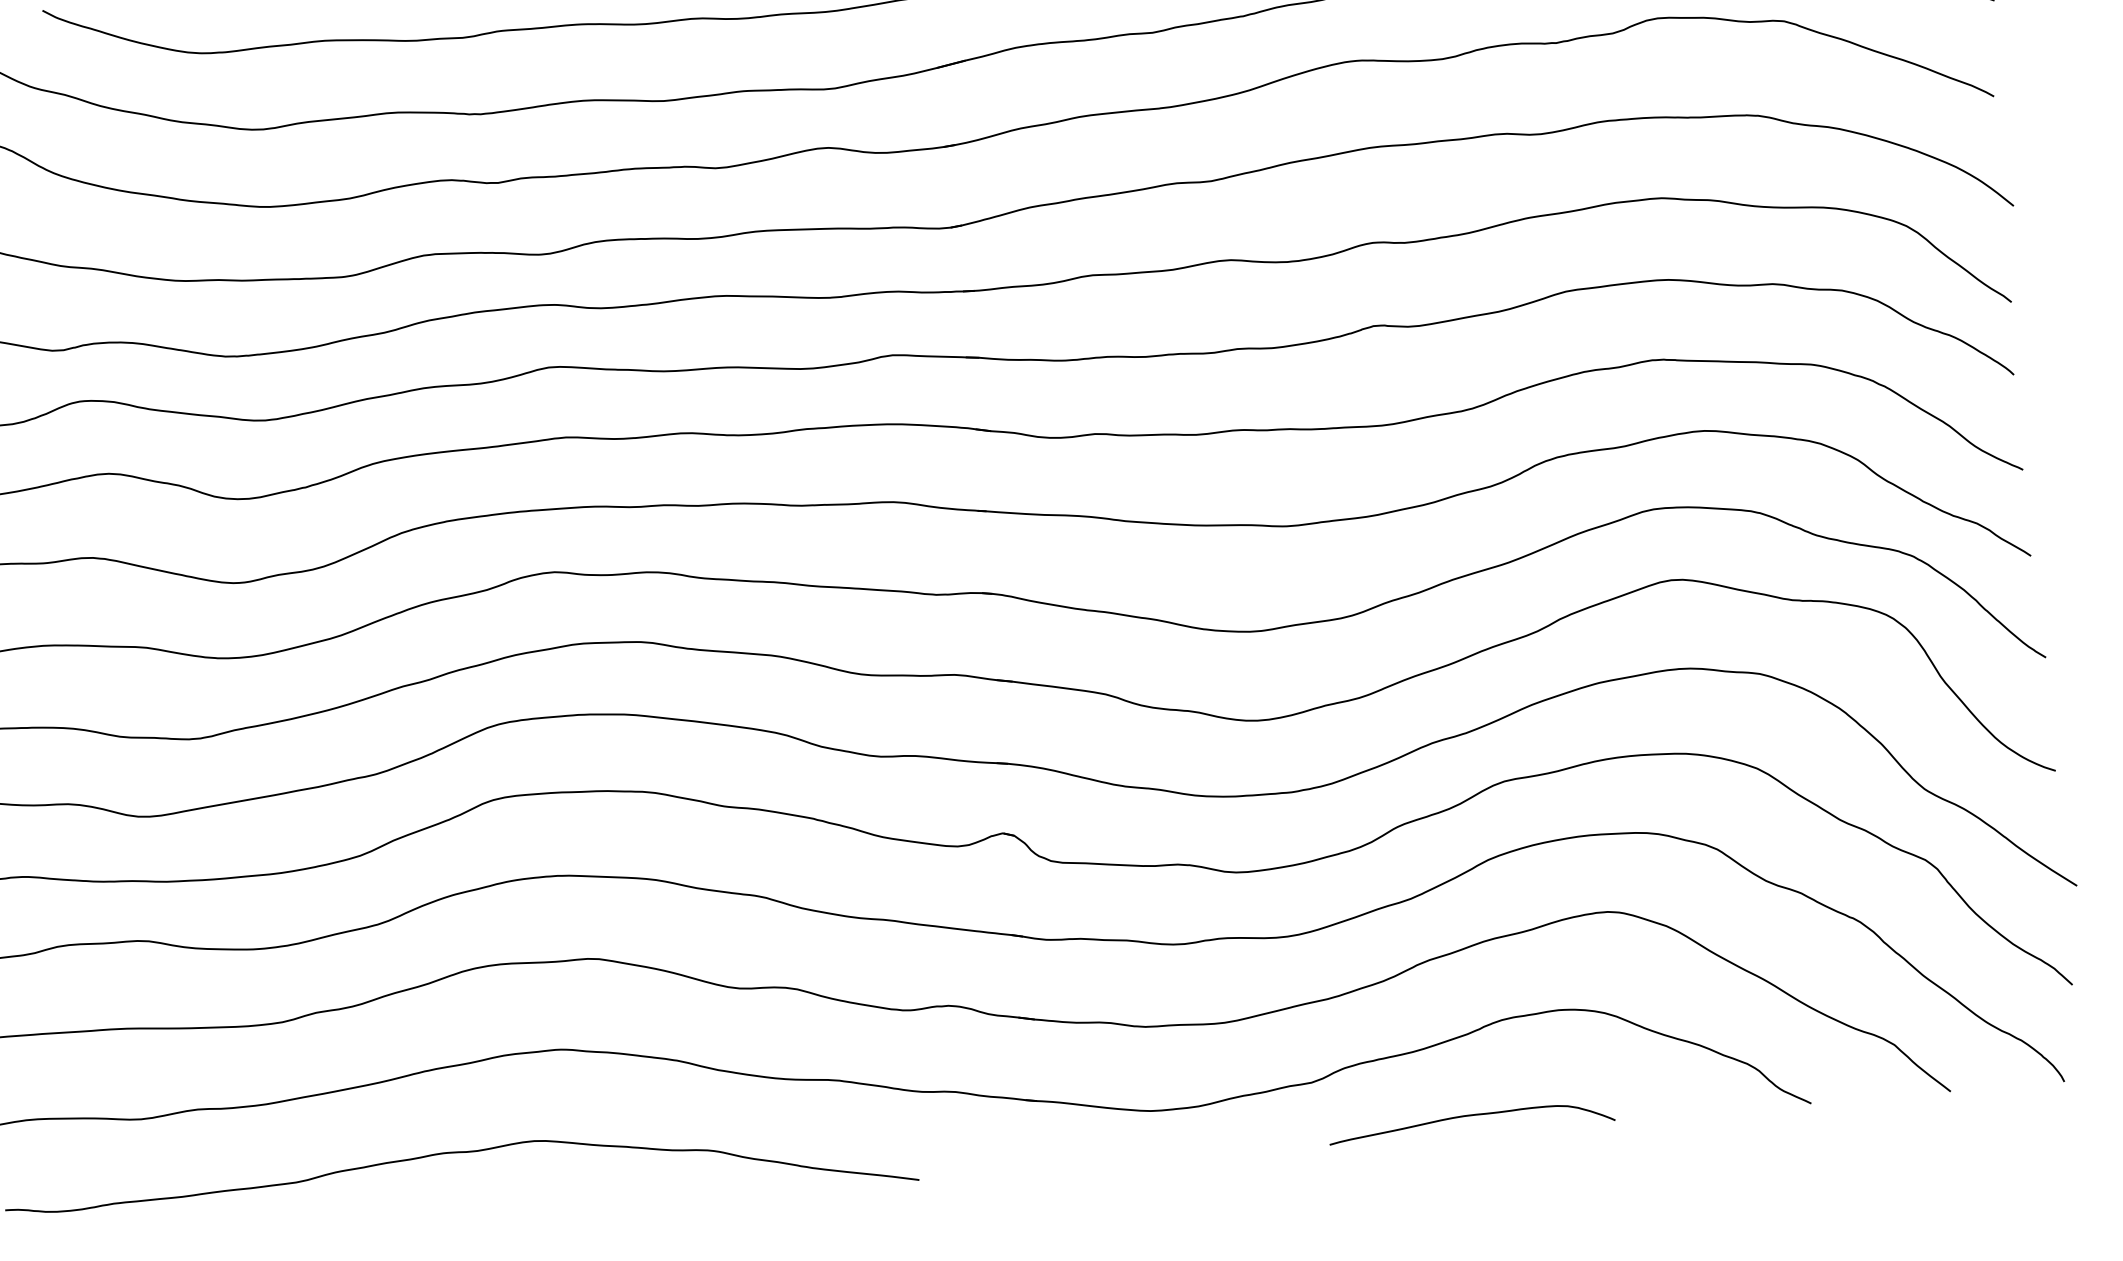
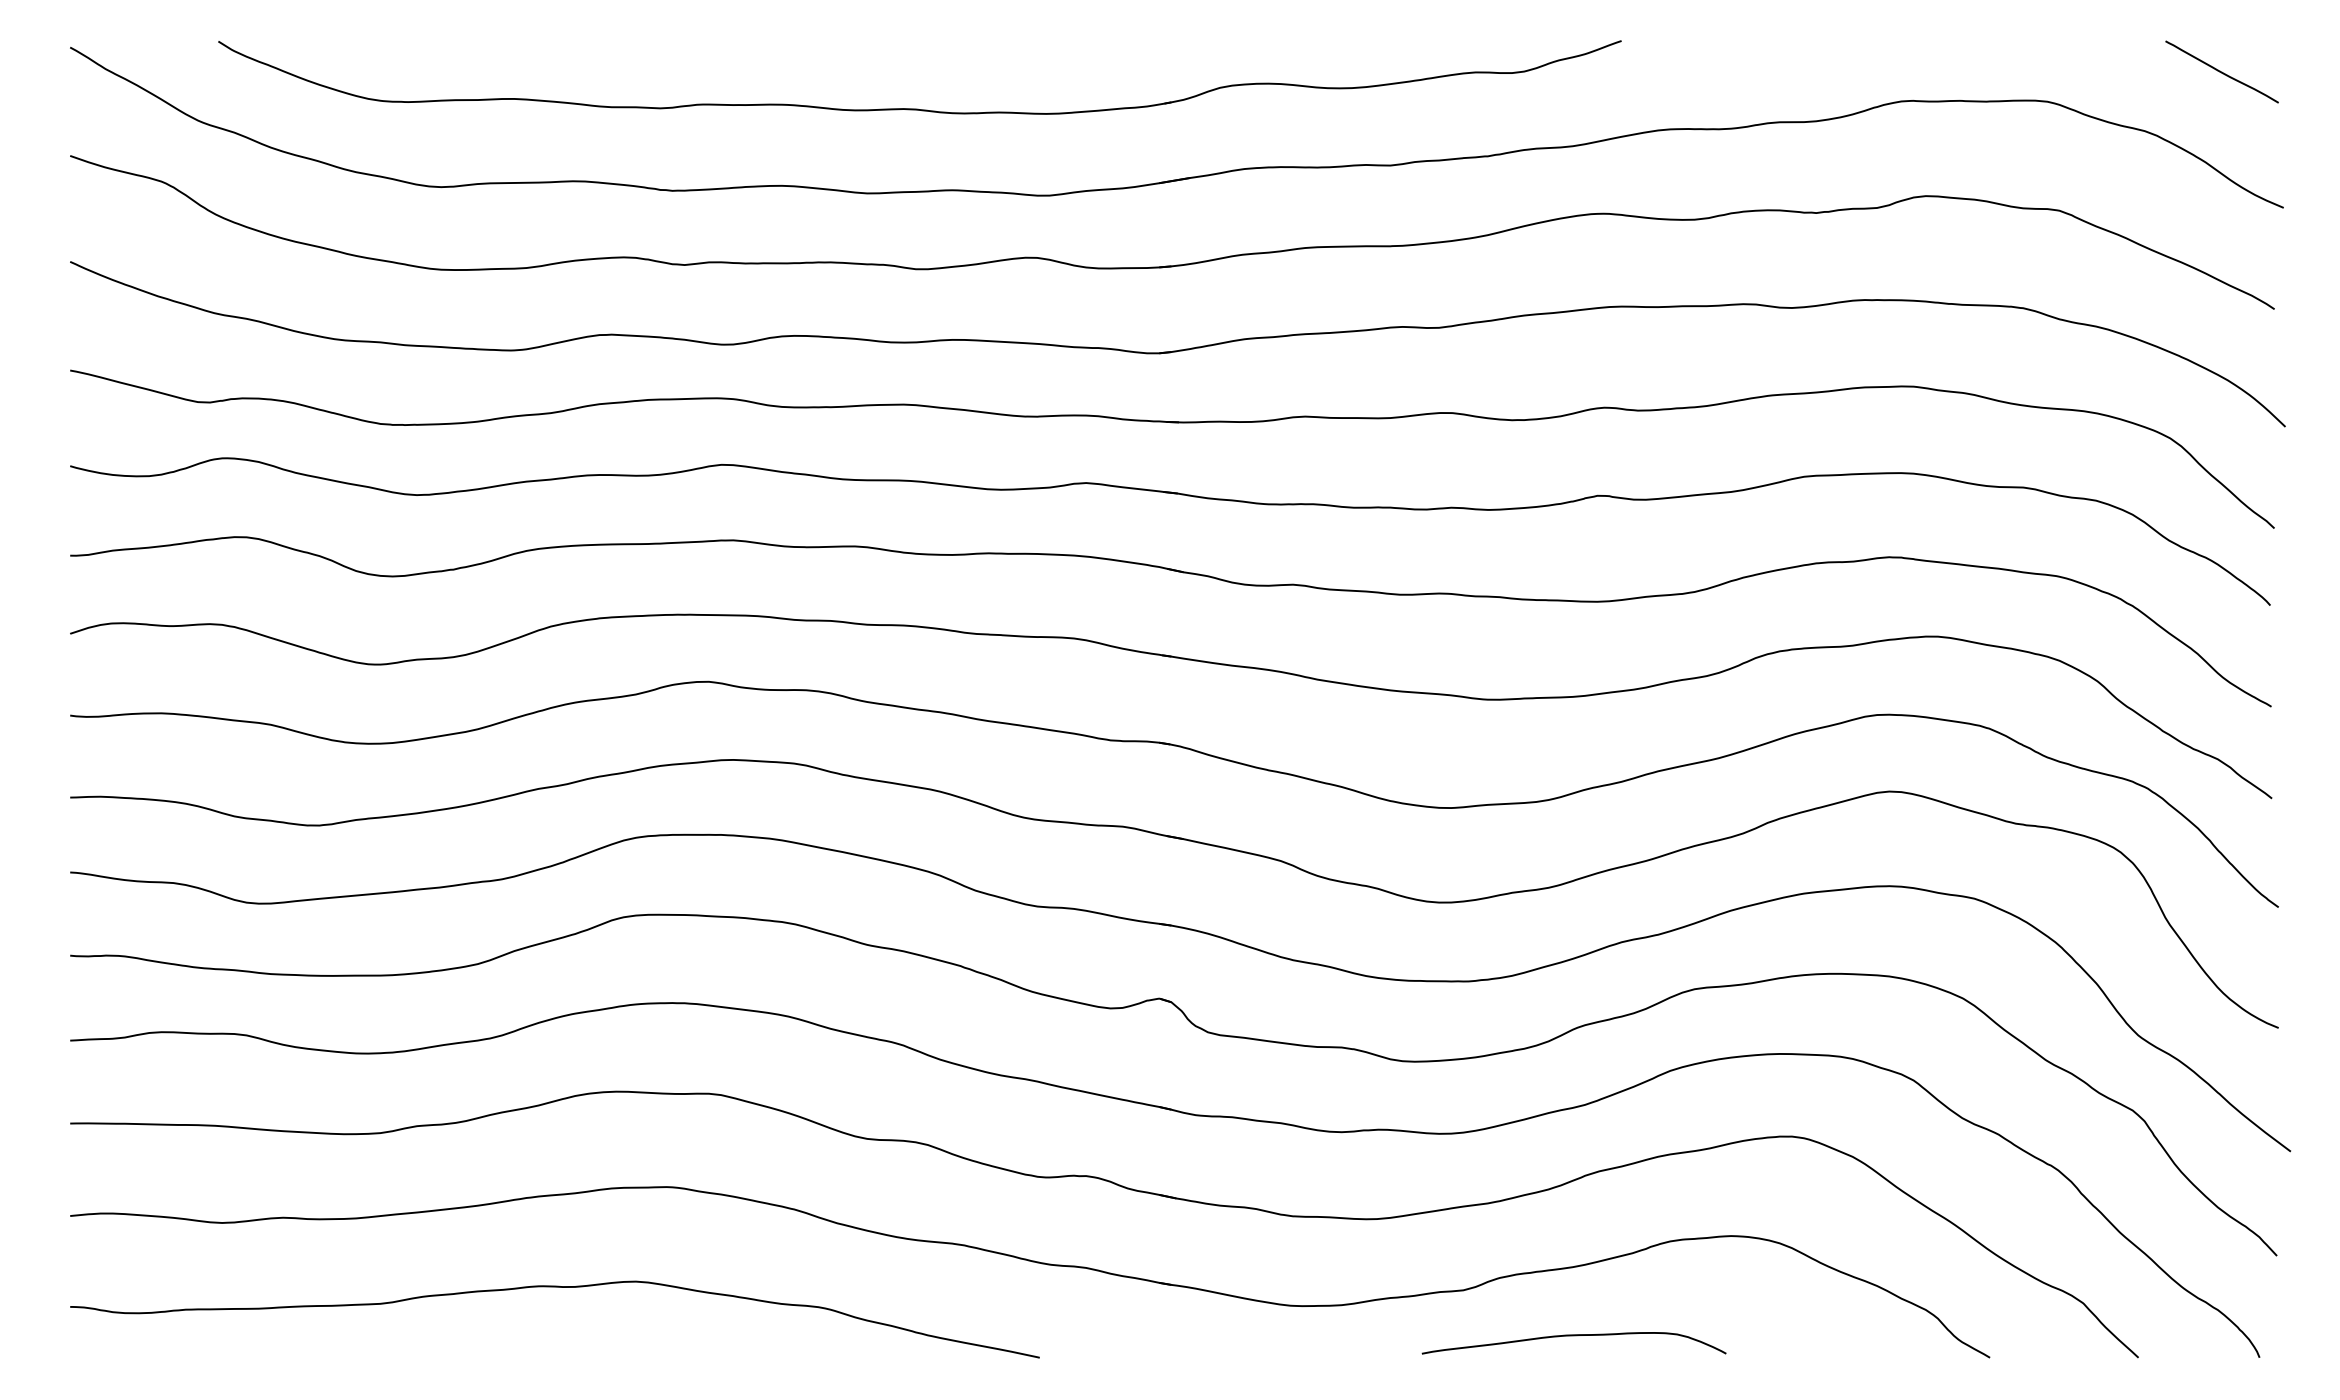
curve: (1470, 1116) -> (1573, 1336), moved

